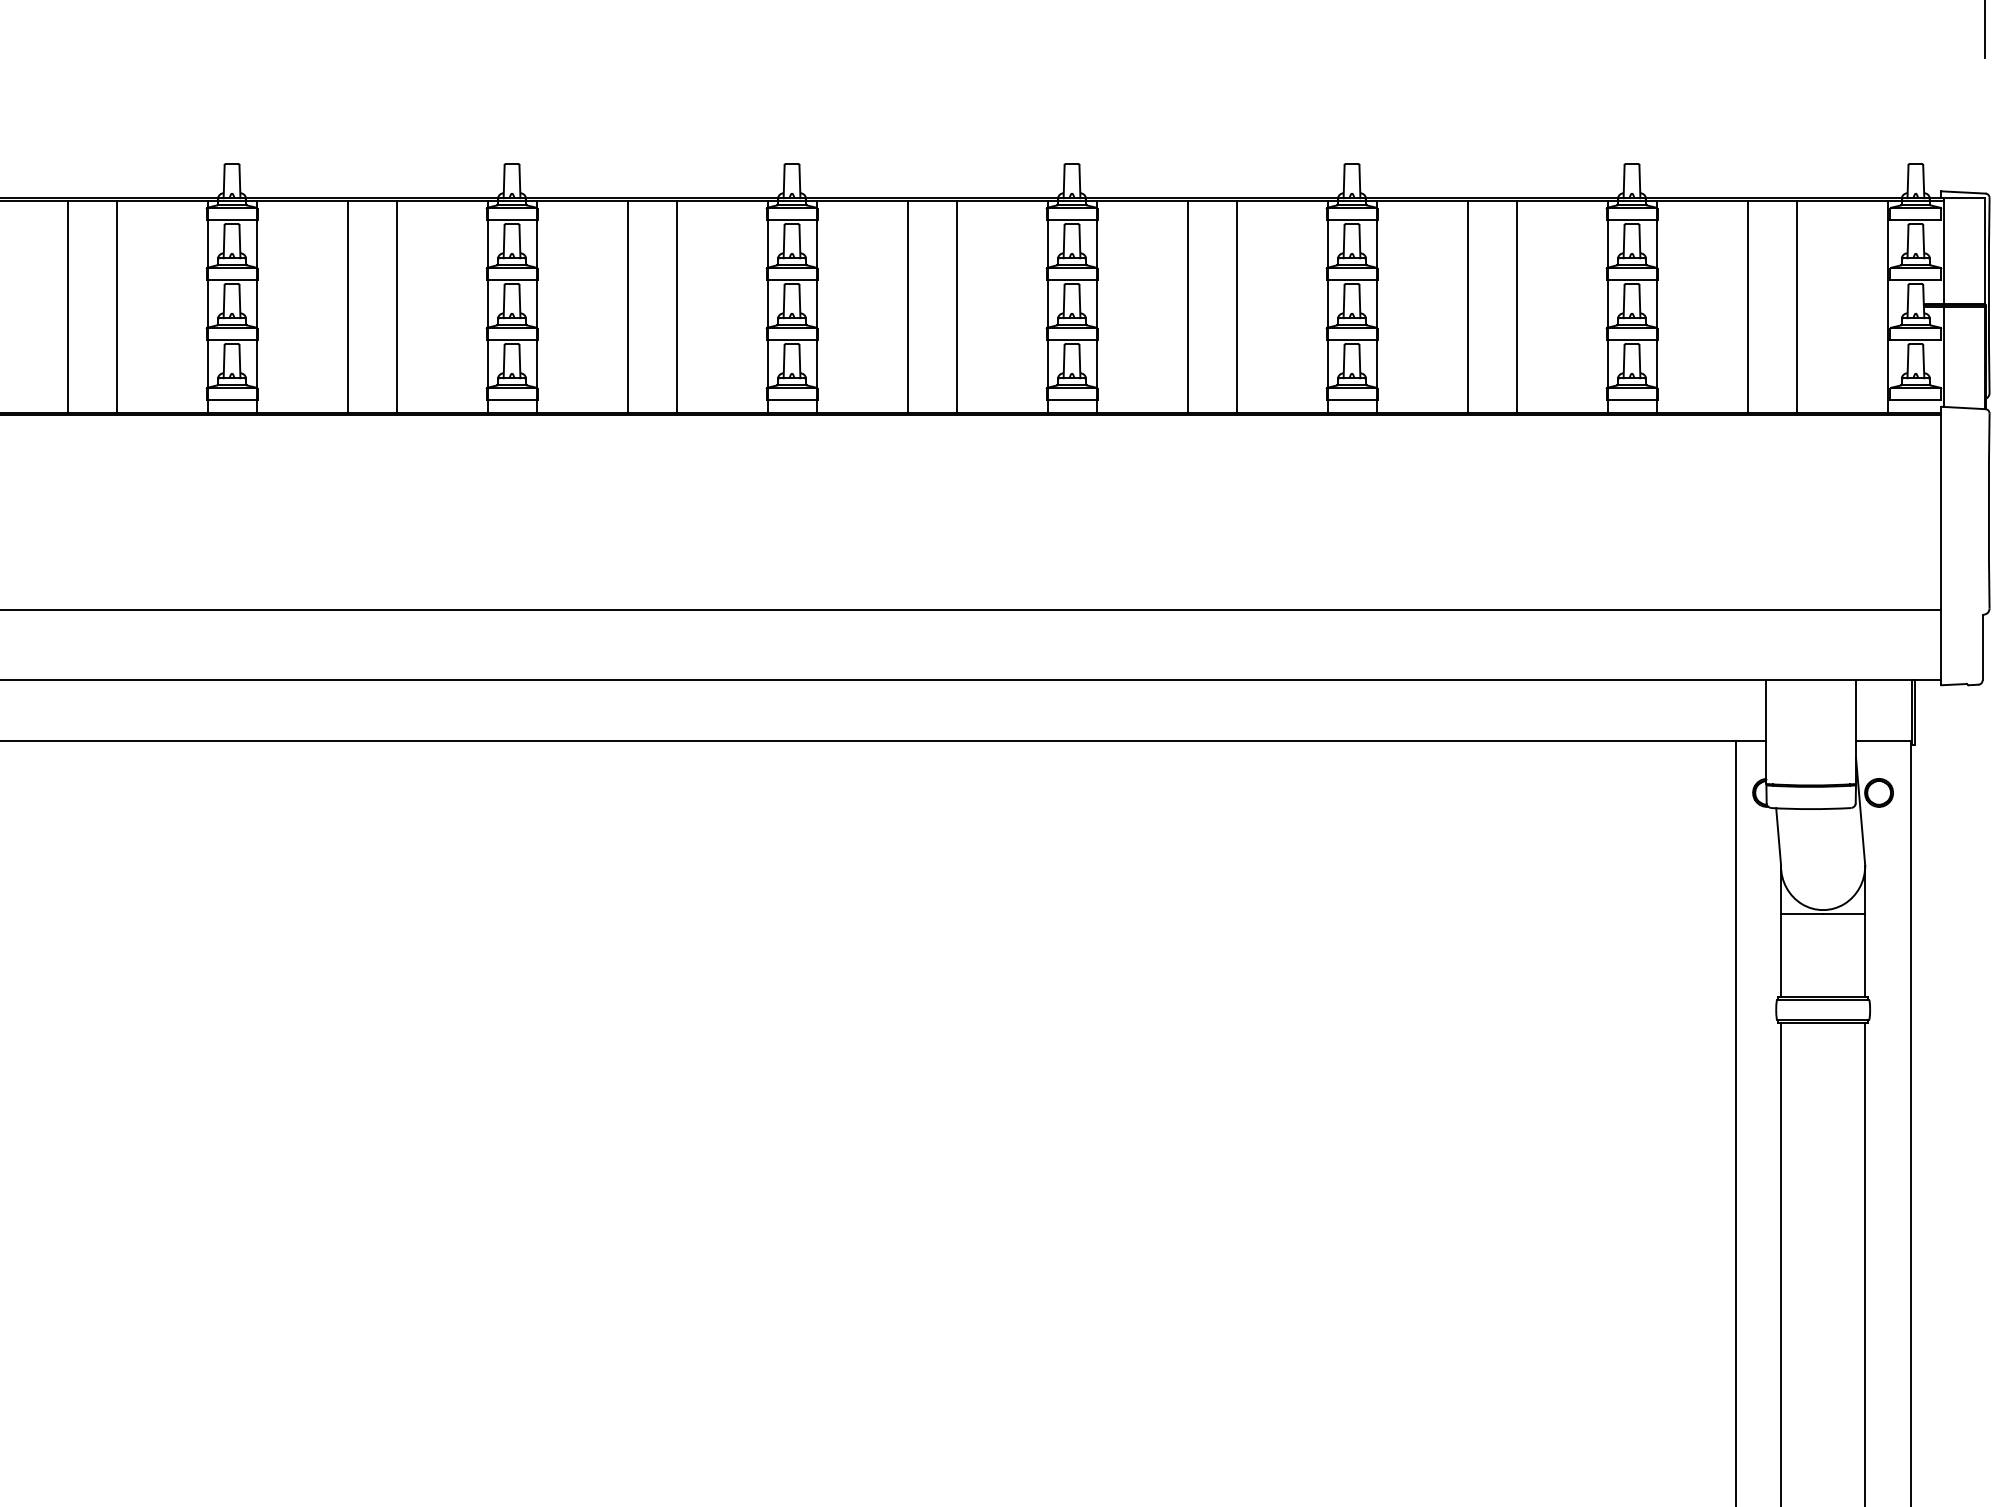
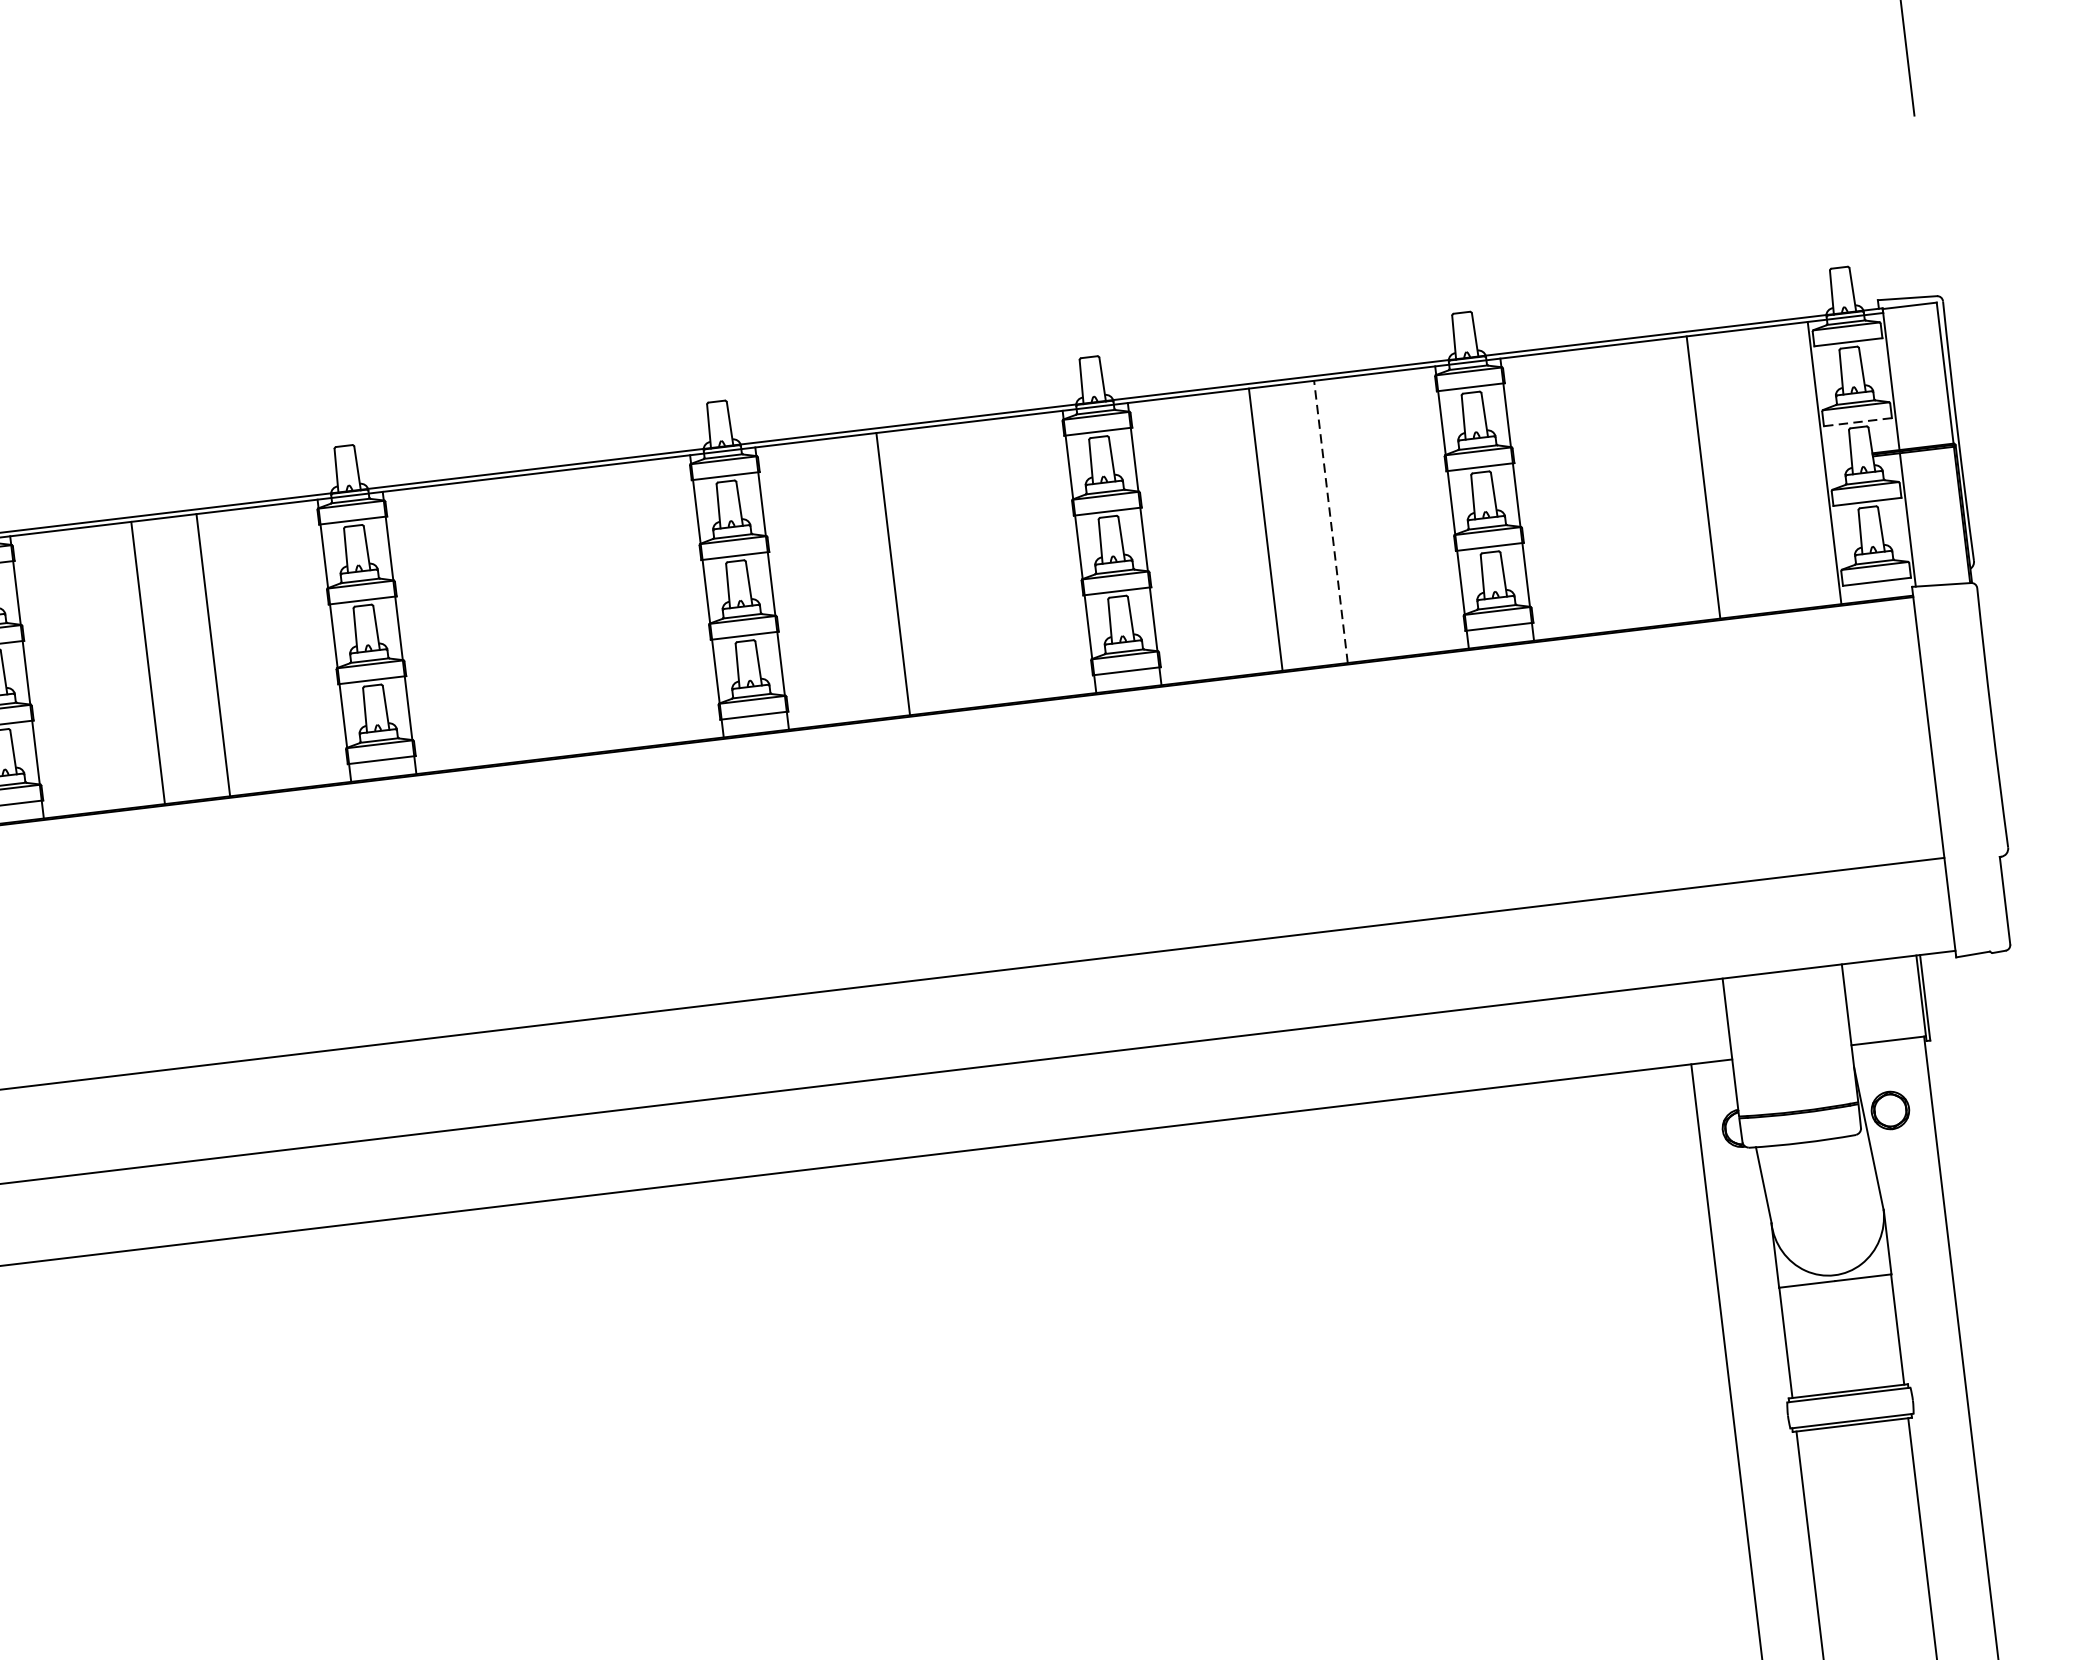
line: (1915, 279) -> (1857, 421), solid -> dashed
line: (1516, 306) -> (1330, 520), solid -> dashed
line: (907, 307) -> (520, 618), removed
line: (956, 307) -> (585, 611), removed
line: (1236, 307) -> (958, 566), removed
line: (1747, 307) -> (1638, 485), removed

